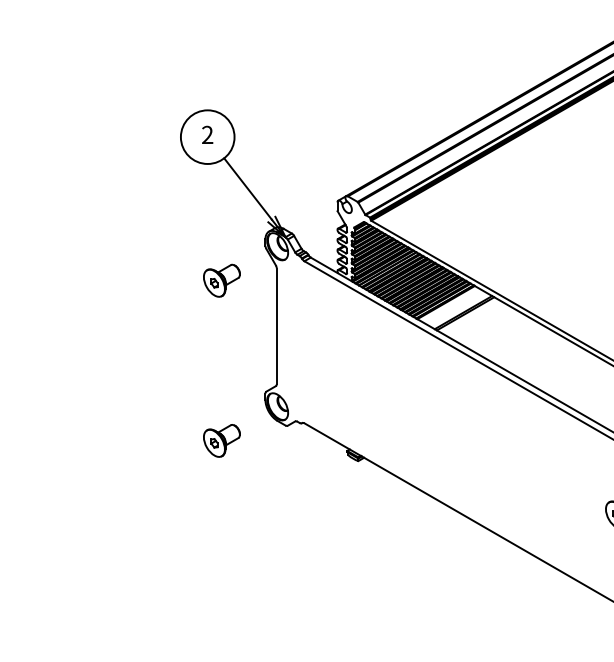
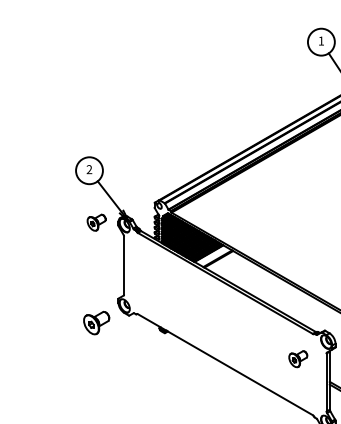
part: (221, 280) -> (96, 222), moved
part: (221, 439) -> (96, 322), size x1.4

